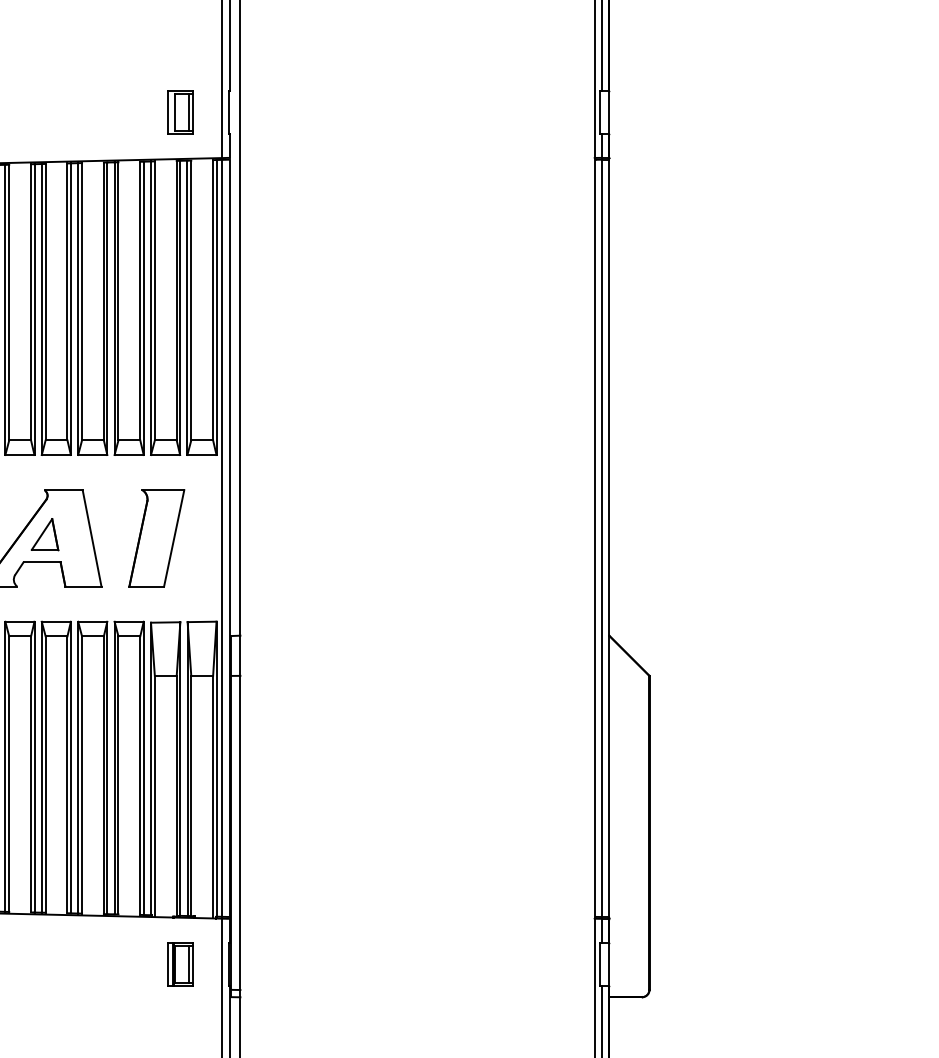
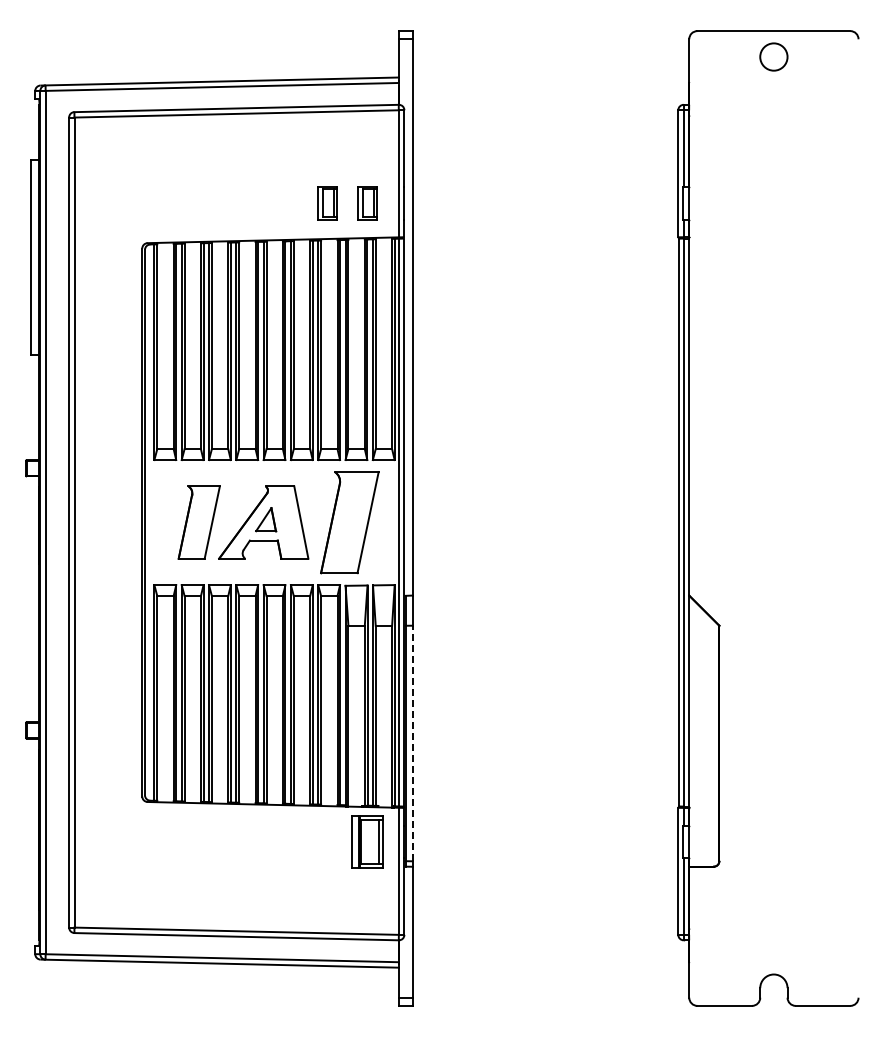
part: (126, 112) -> (327, 203), added
part: (156, 538) -> (349, 522), size x1.4
line: (240, 832) -> (412, 743), solid -> dashed
part: (180, 963) -> (367, 841), size x1.6

